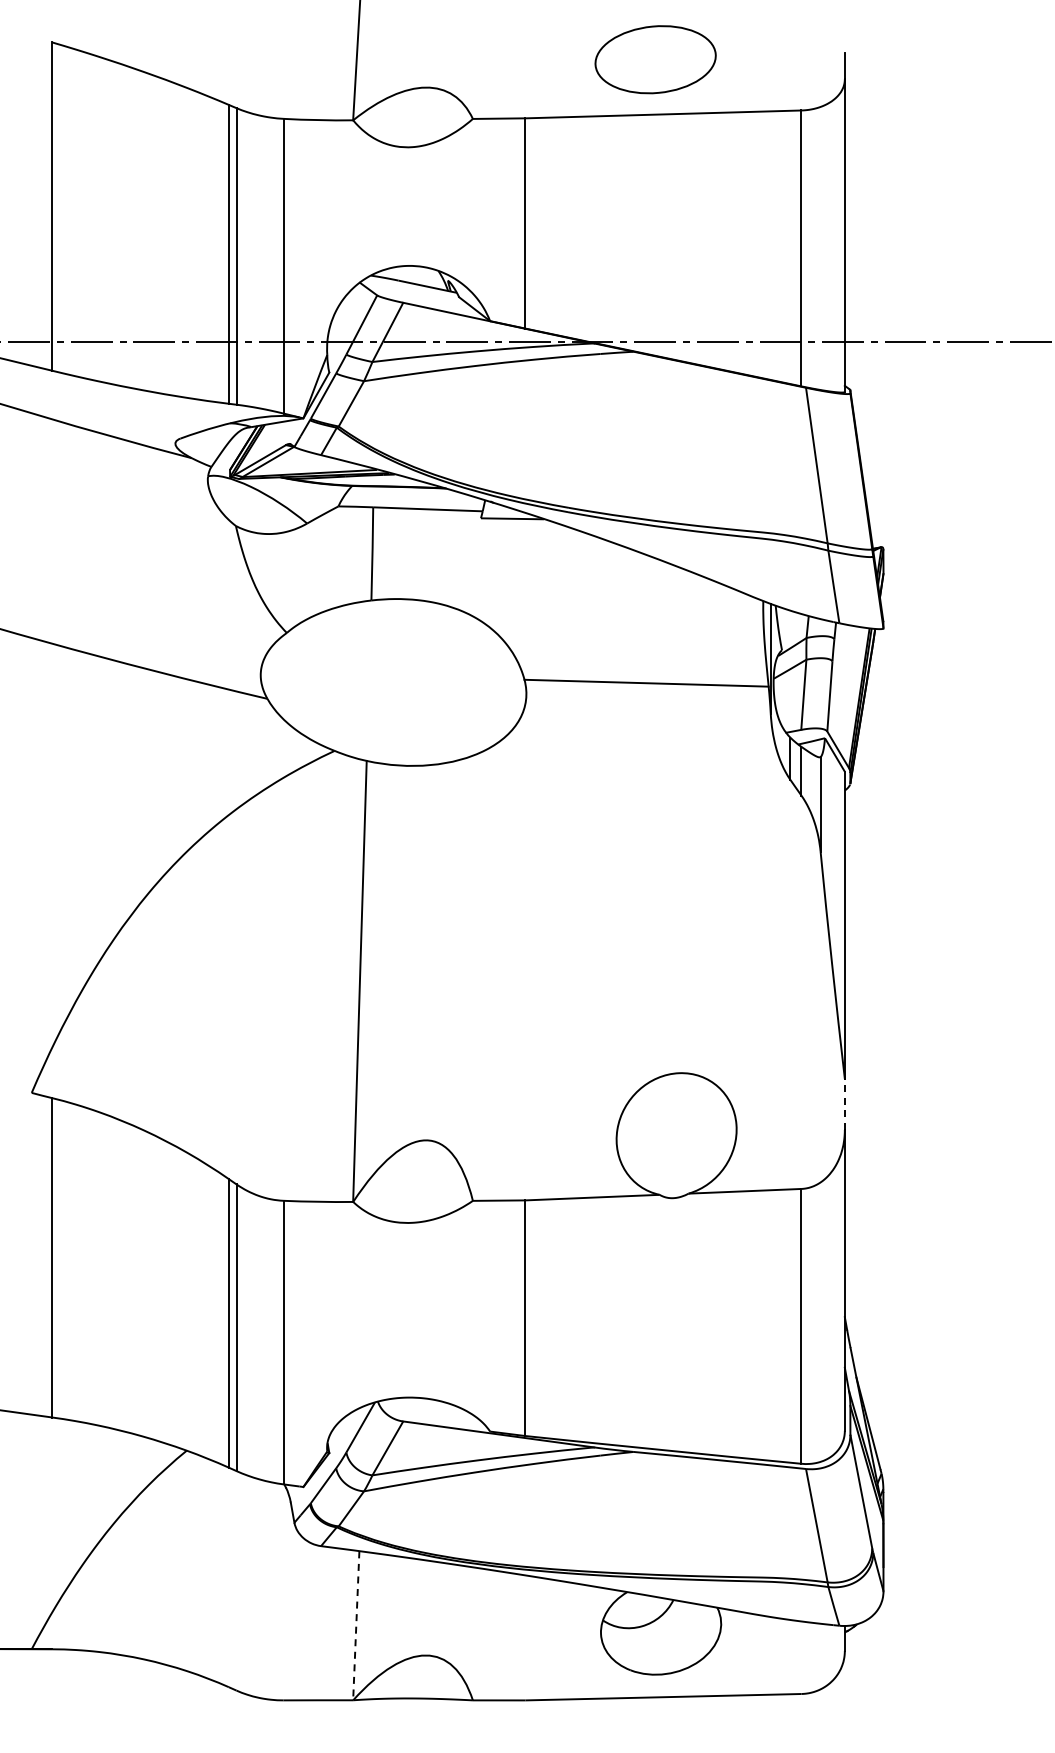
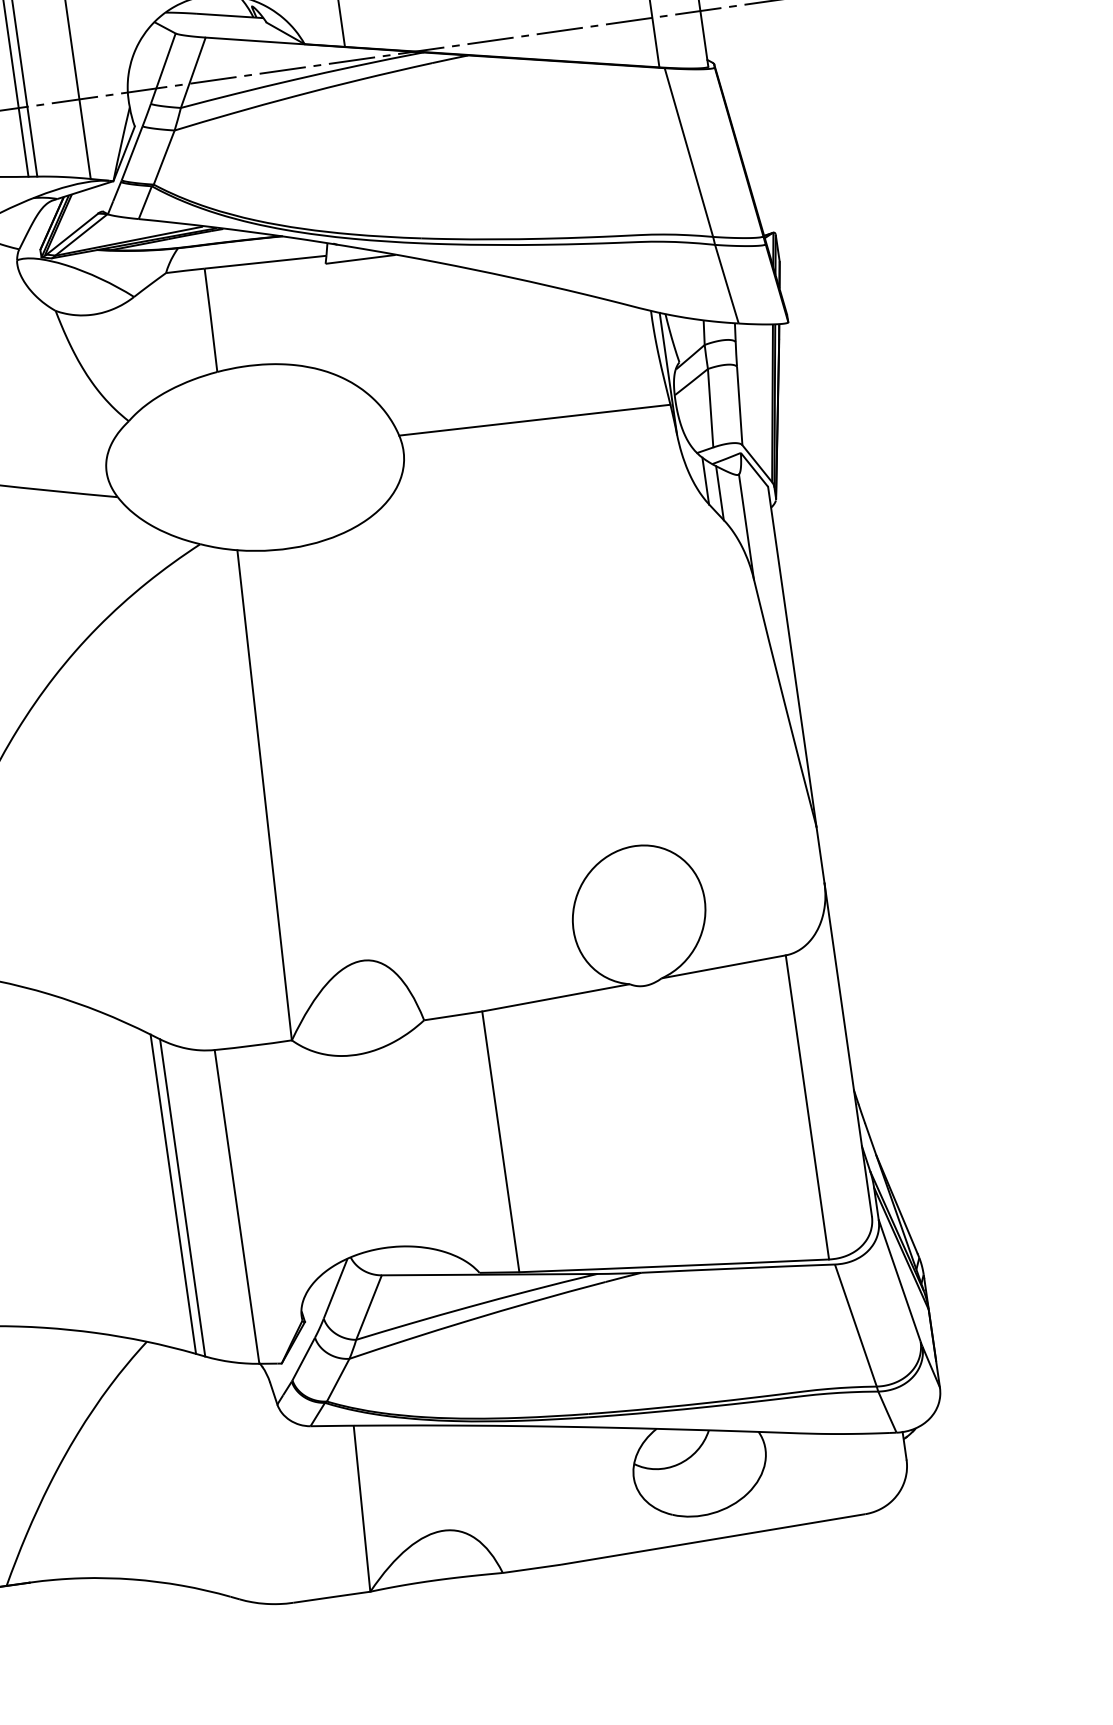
line: (844, 1104) -> (820, 855), dashed -> solid
line: (356, 1625) -> (362, 1508), dashed -> solid

